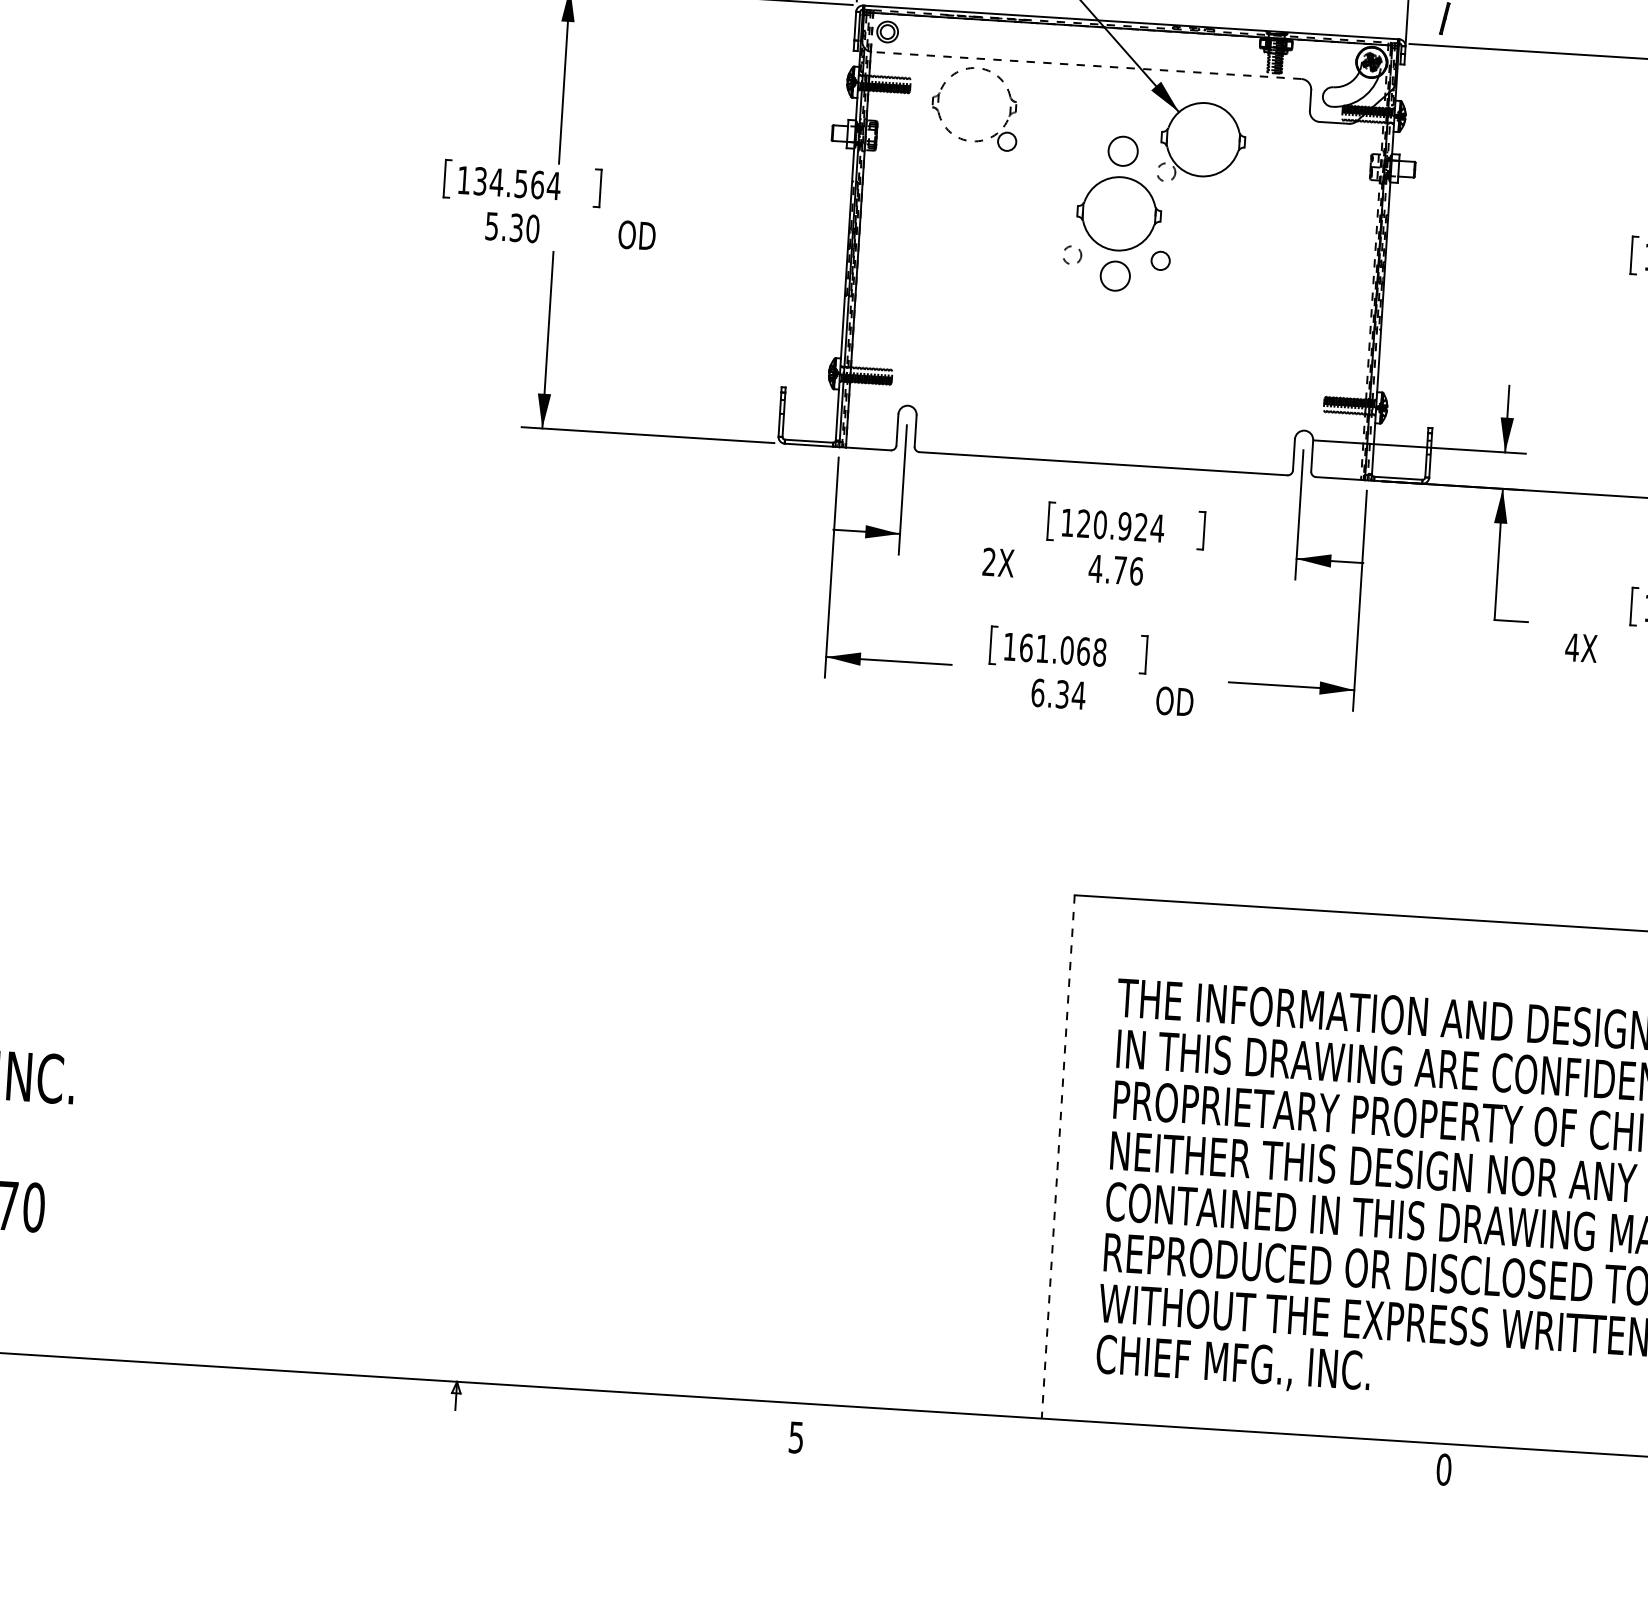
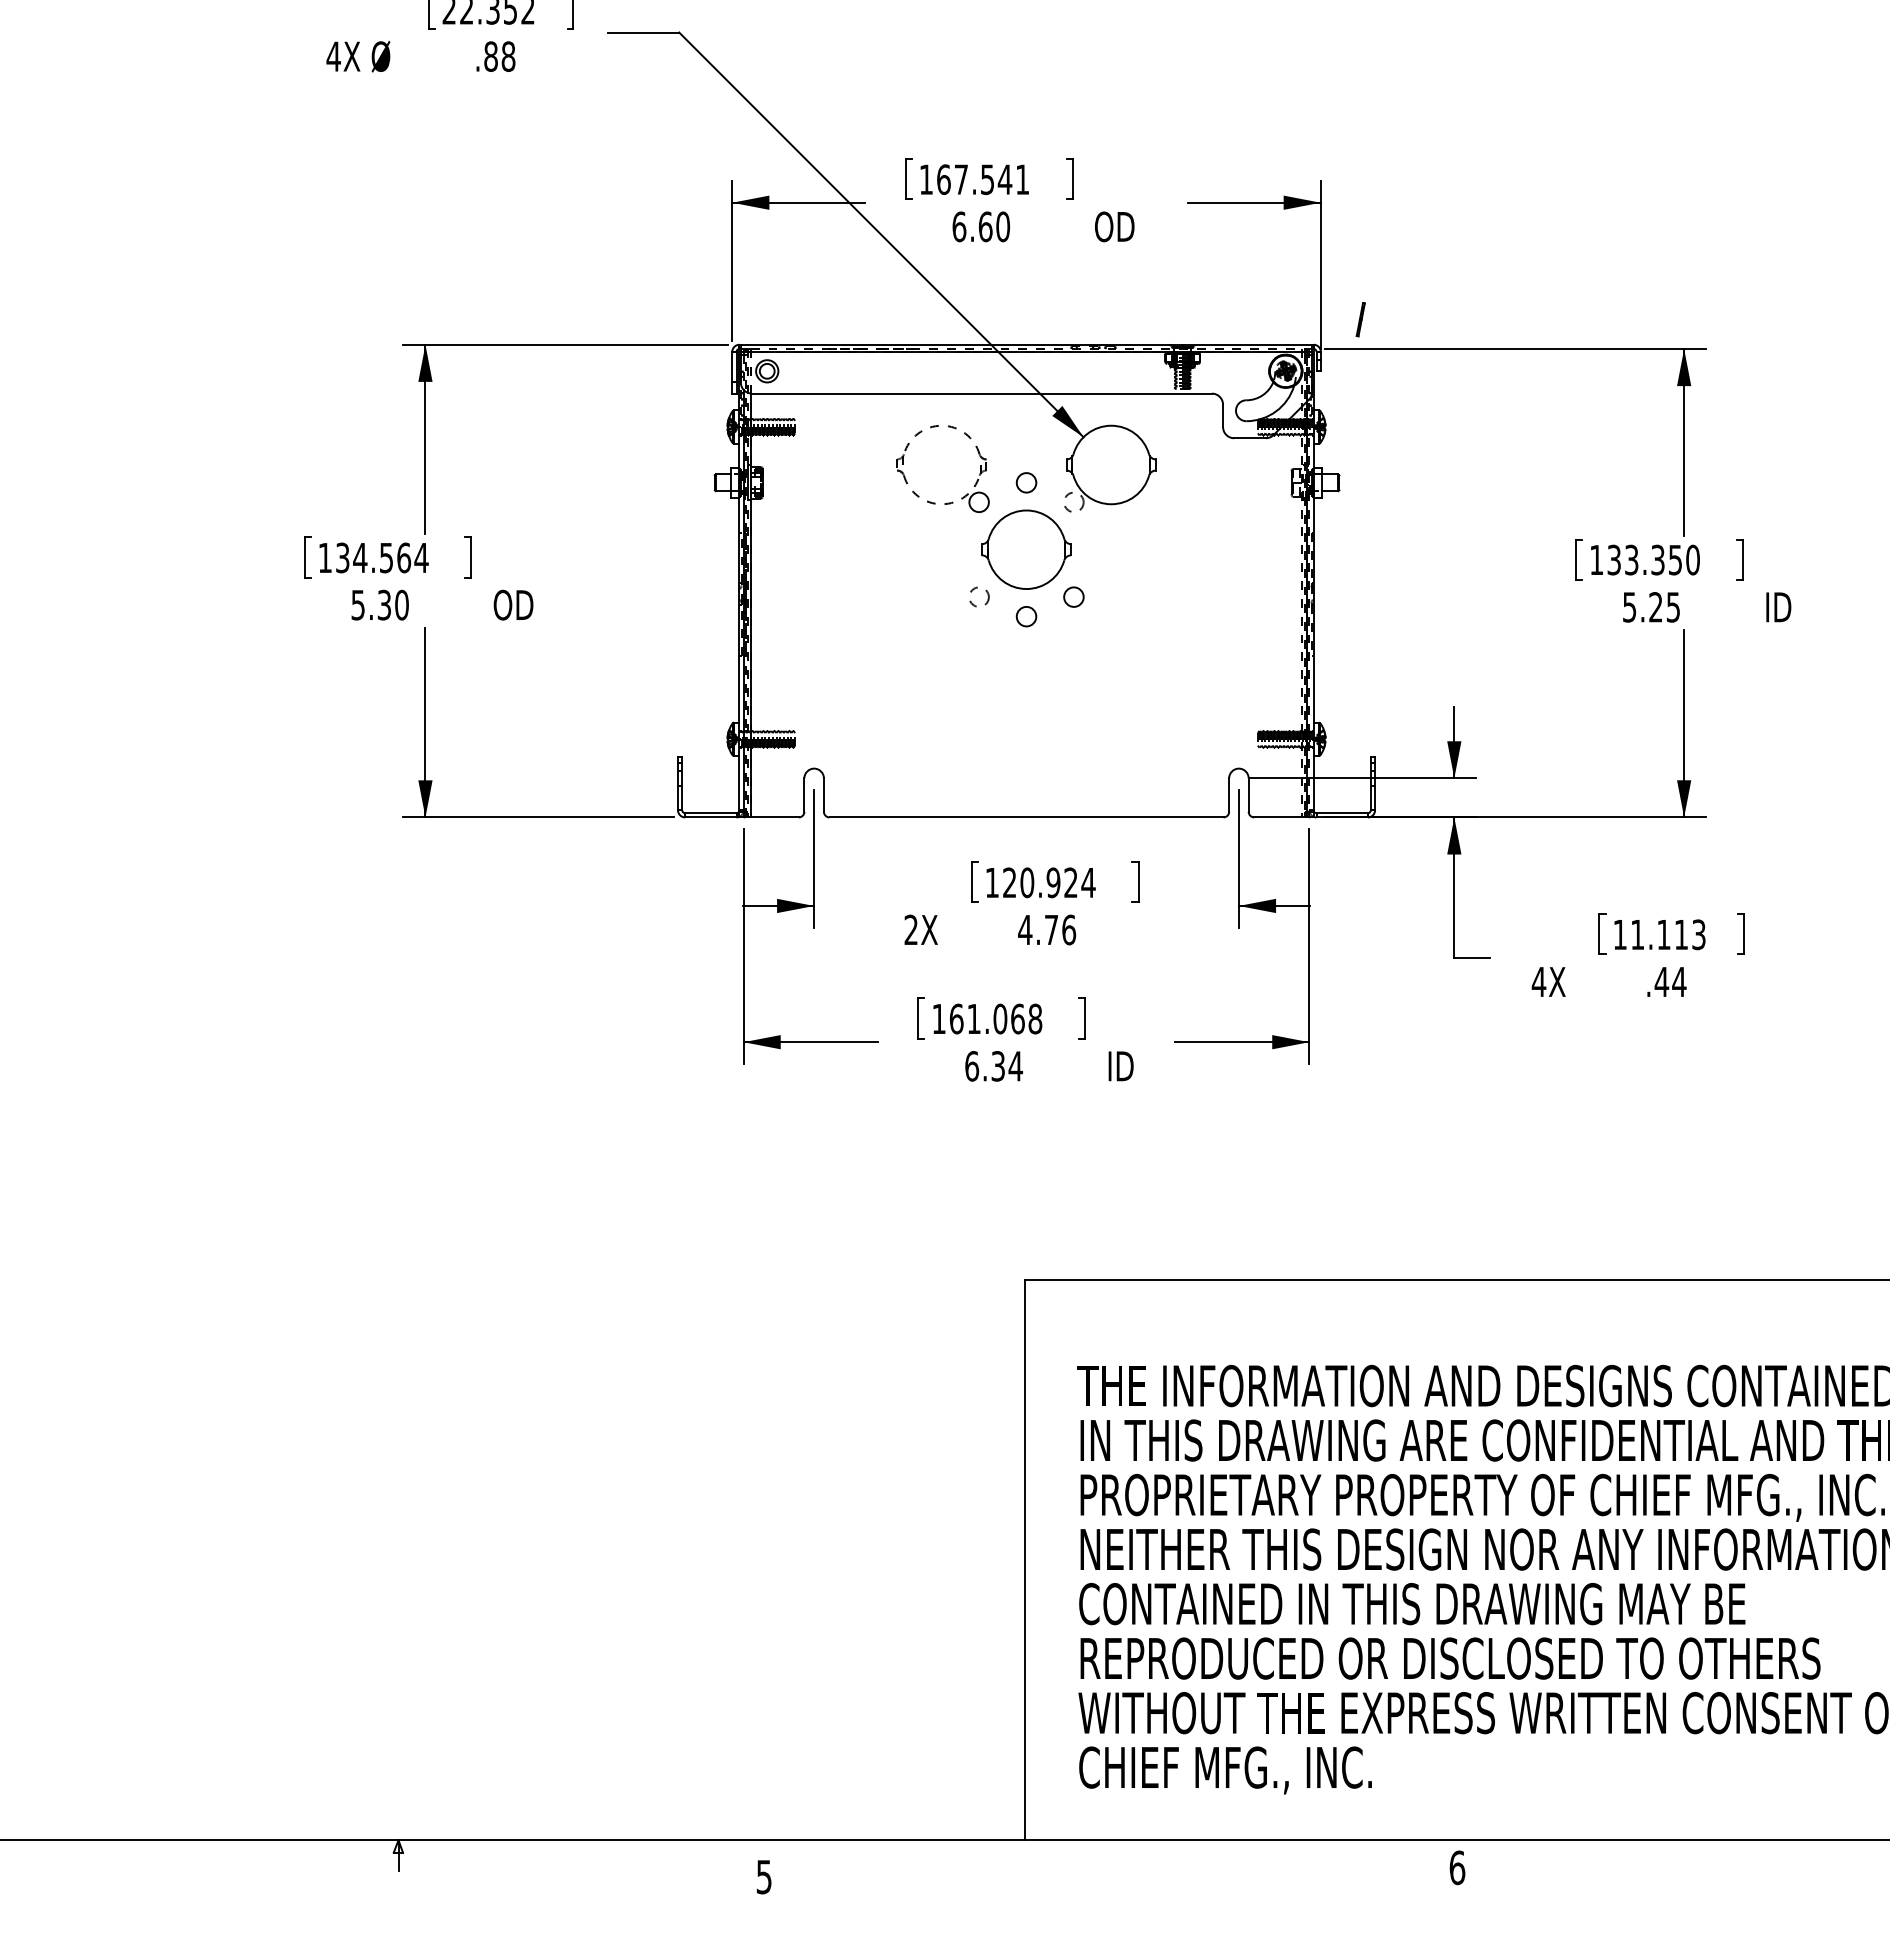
line: (1086, 65) -> (981, 393), dashed -> solid
part: (977, 140) -> (947, 502), moved
circle: (1123, 151) -> (1026, 482), size x0.62
circle: (1115, 276) -> (1026, 616), size x0.62
text: (1174, 701) -> (1118, 1066), OD -> ID
line: (1057, 1157) -> (1024, 1560), dashed -> solid
text: (1444, 1469) -> (1457, 1867), 0 -> 6

